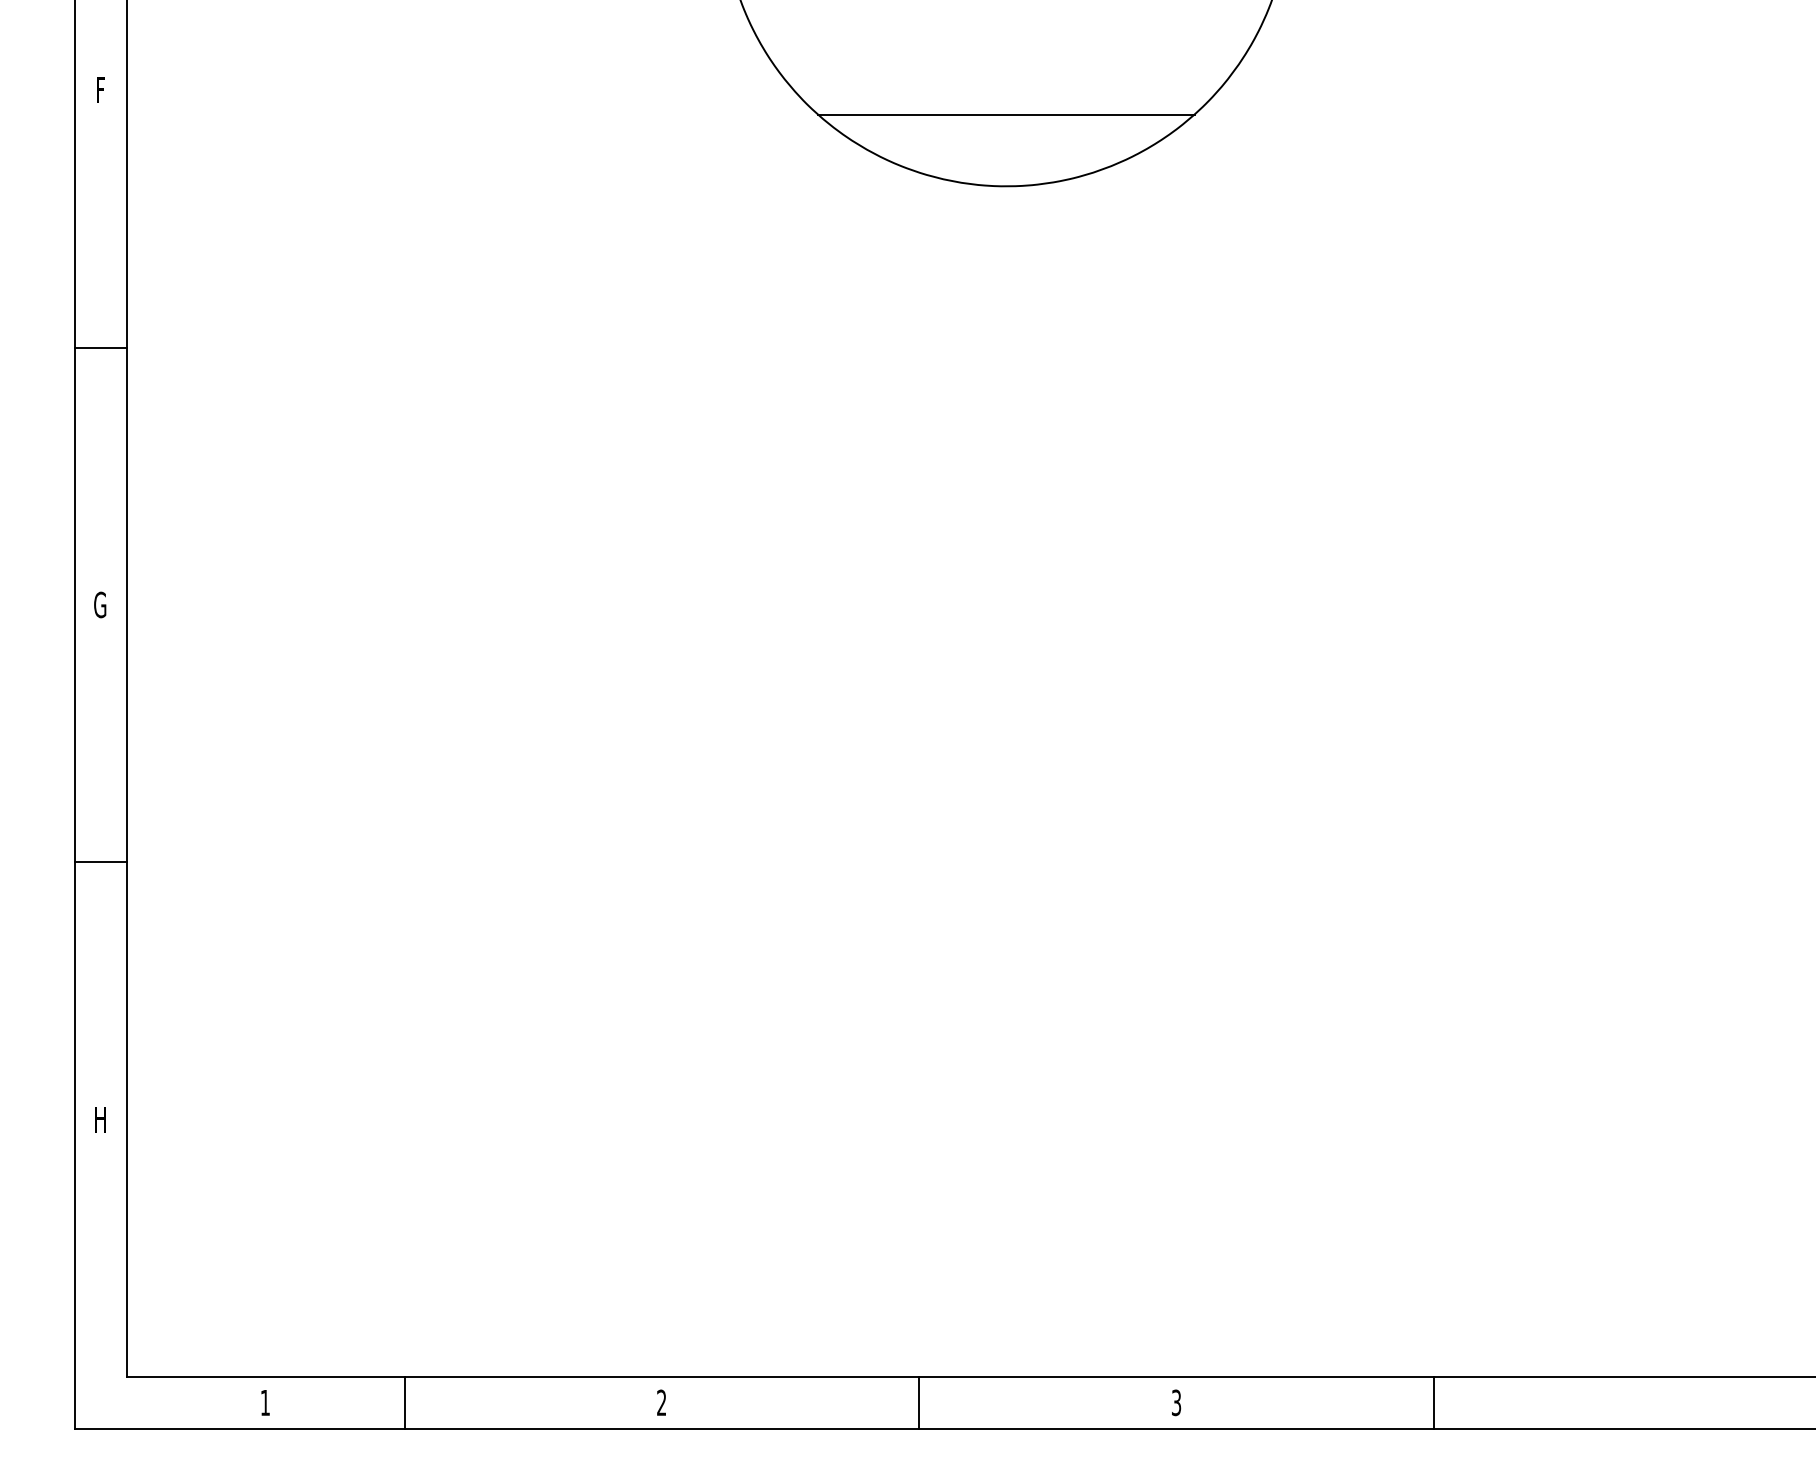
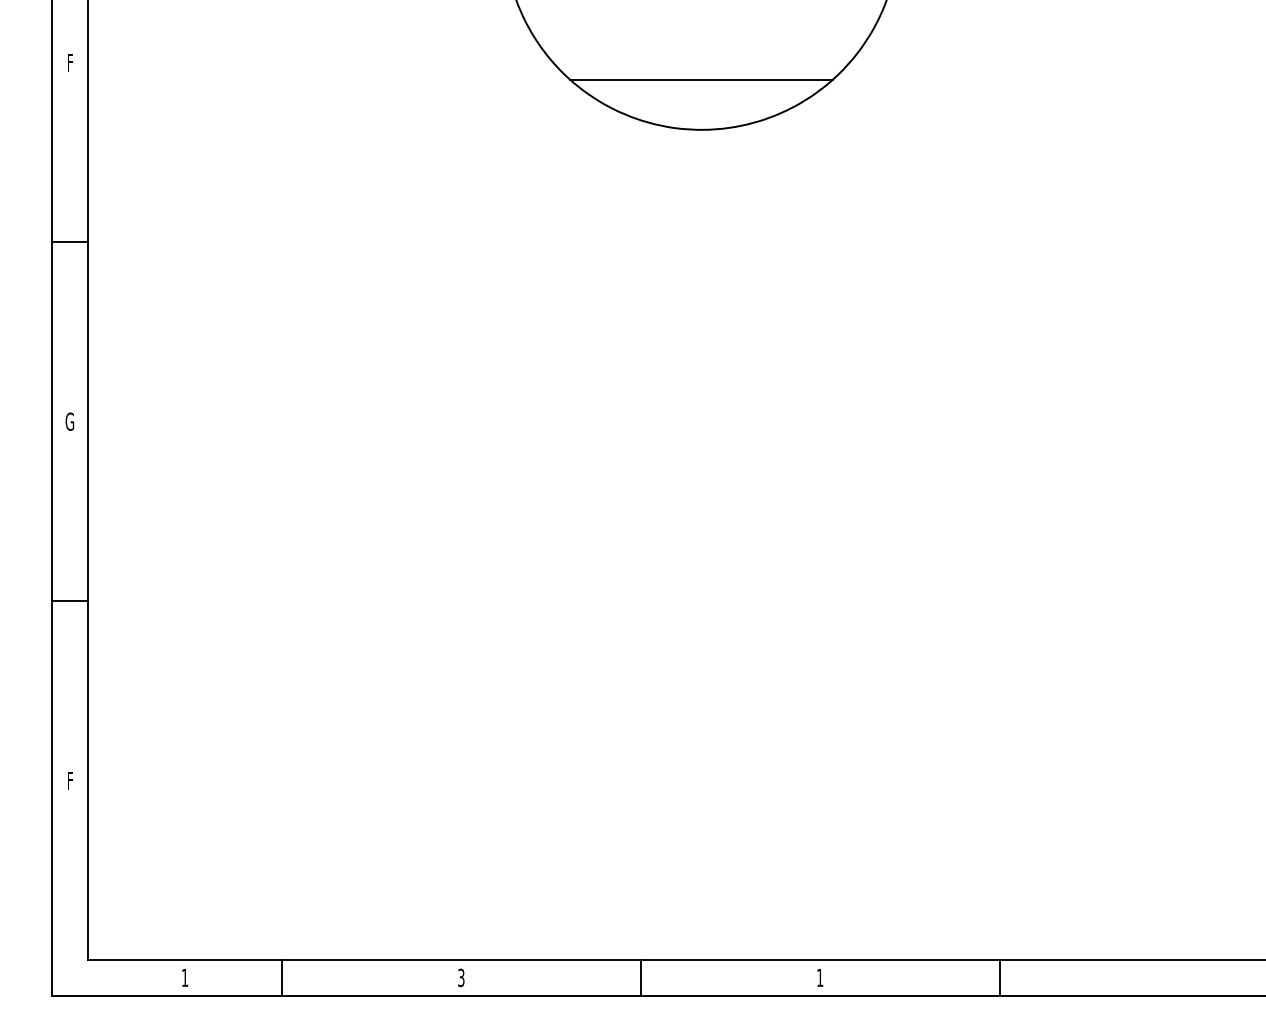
text: (99, 1119) -> (69, 780), H -> F
text: (1176, 1402) -> (820, 977), 3 -> 1
text: (661, 1403) -> (461, 978), 2 -> 3

